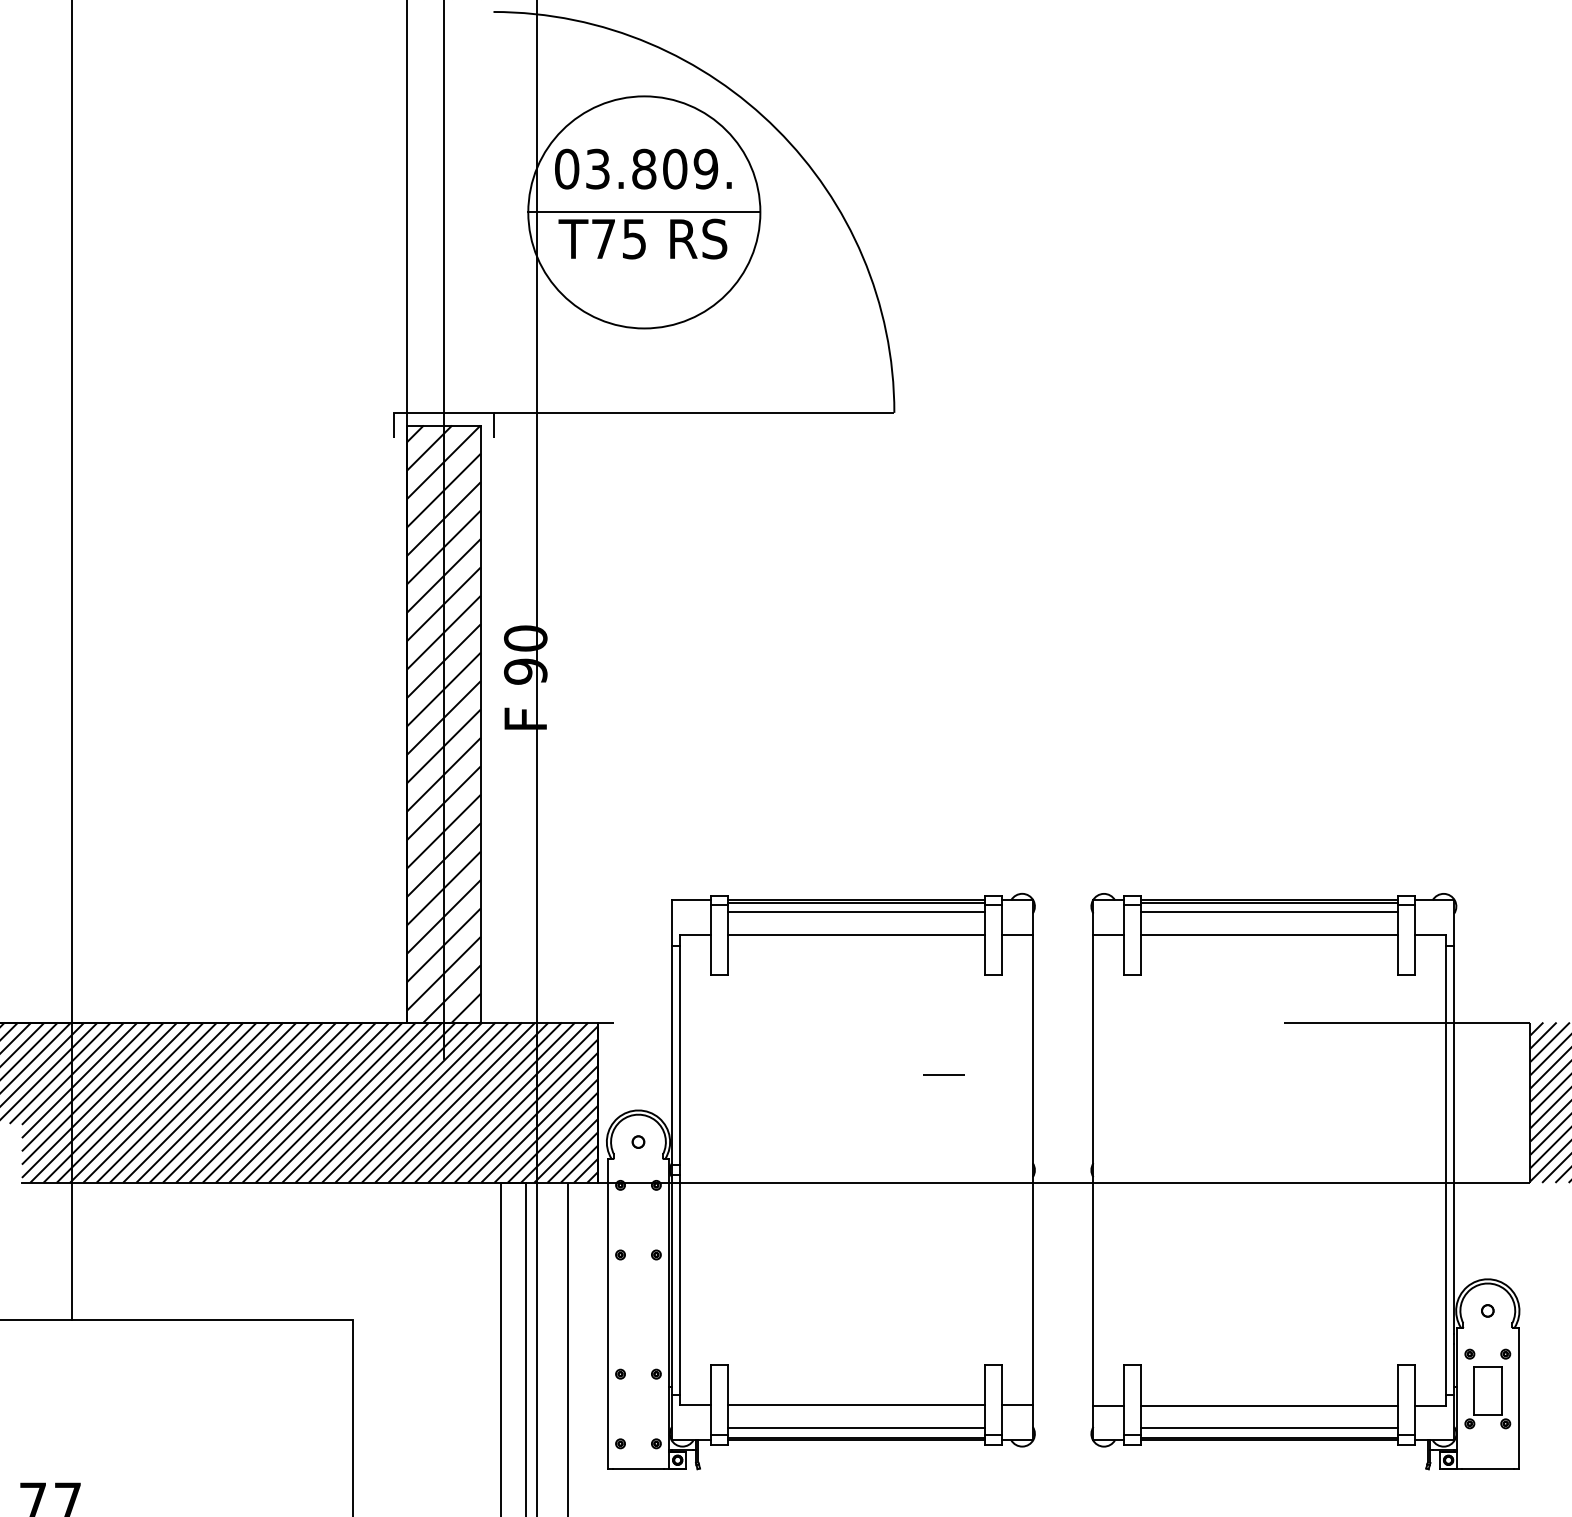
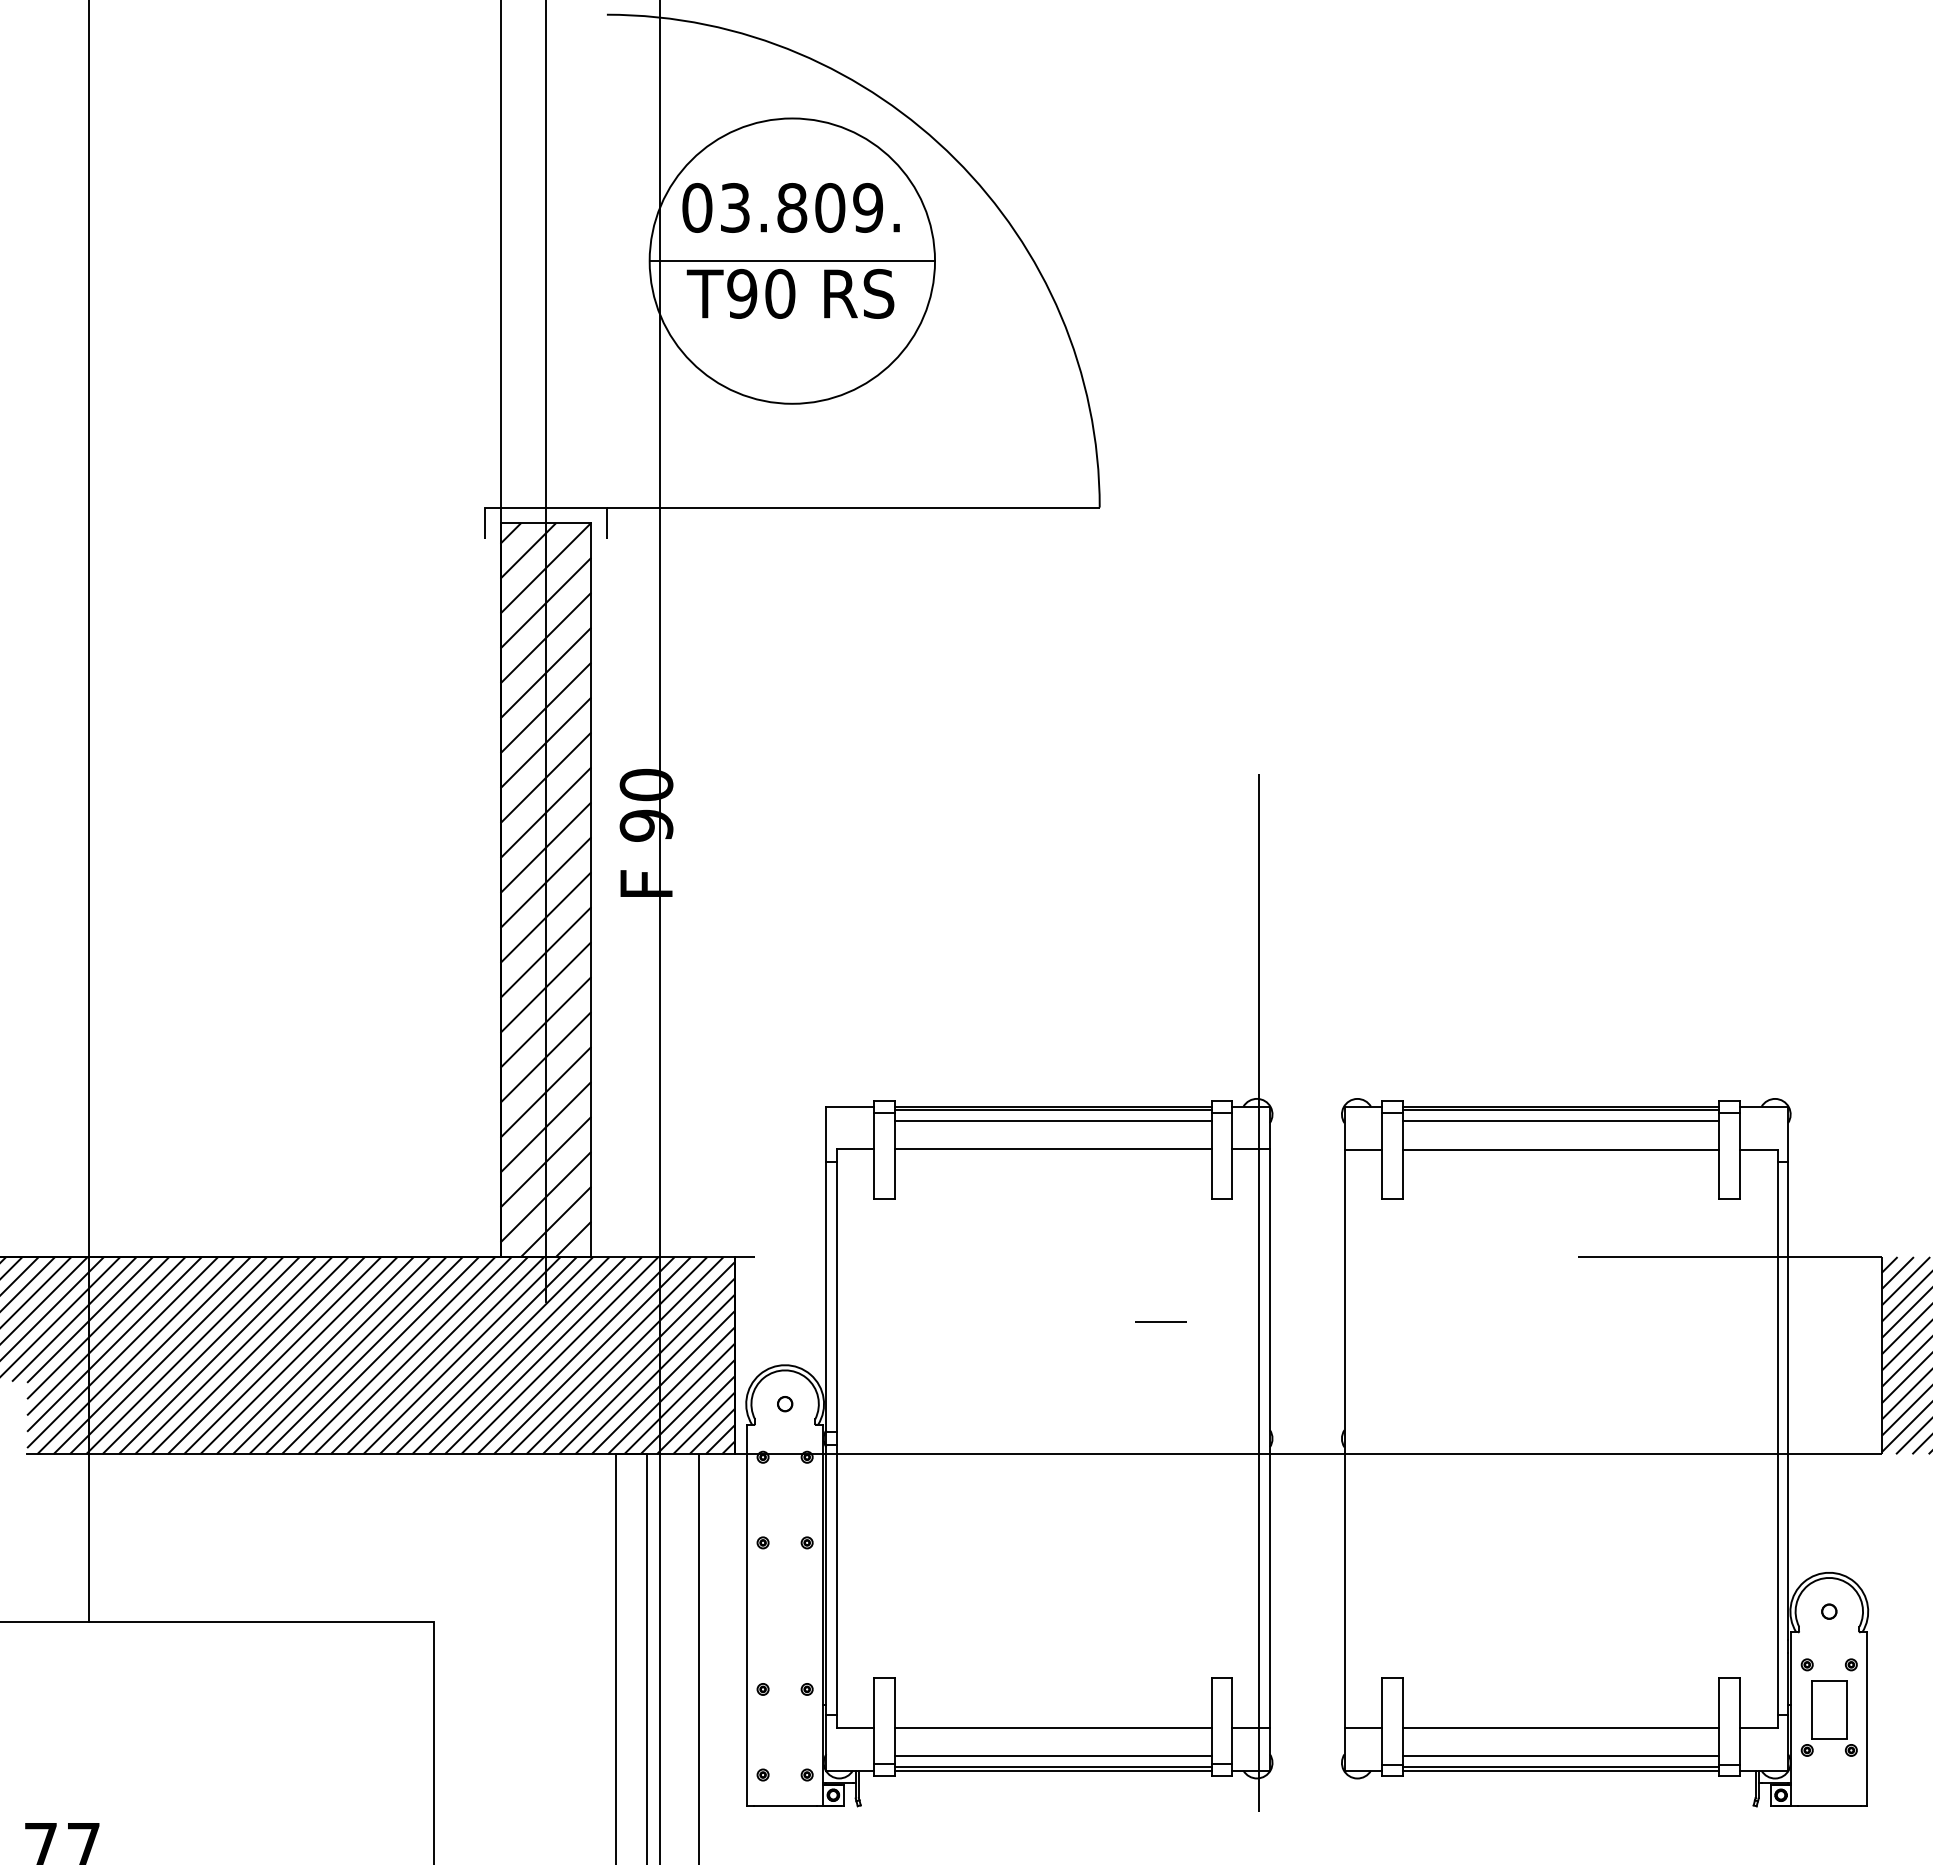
text: (619, 238) -> (761, 293), T75 -> T90
line: (1024, 1051) -> (1259, 1292), added

